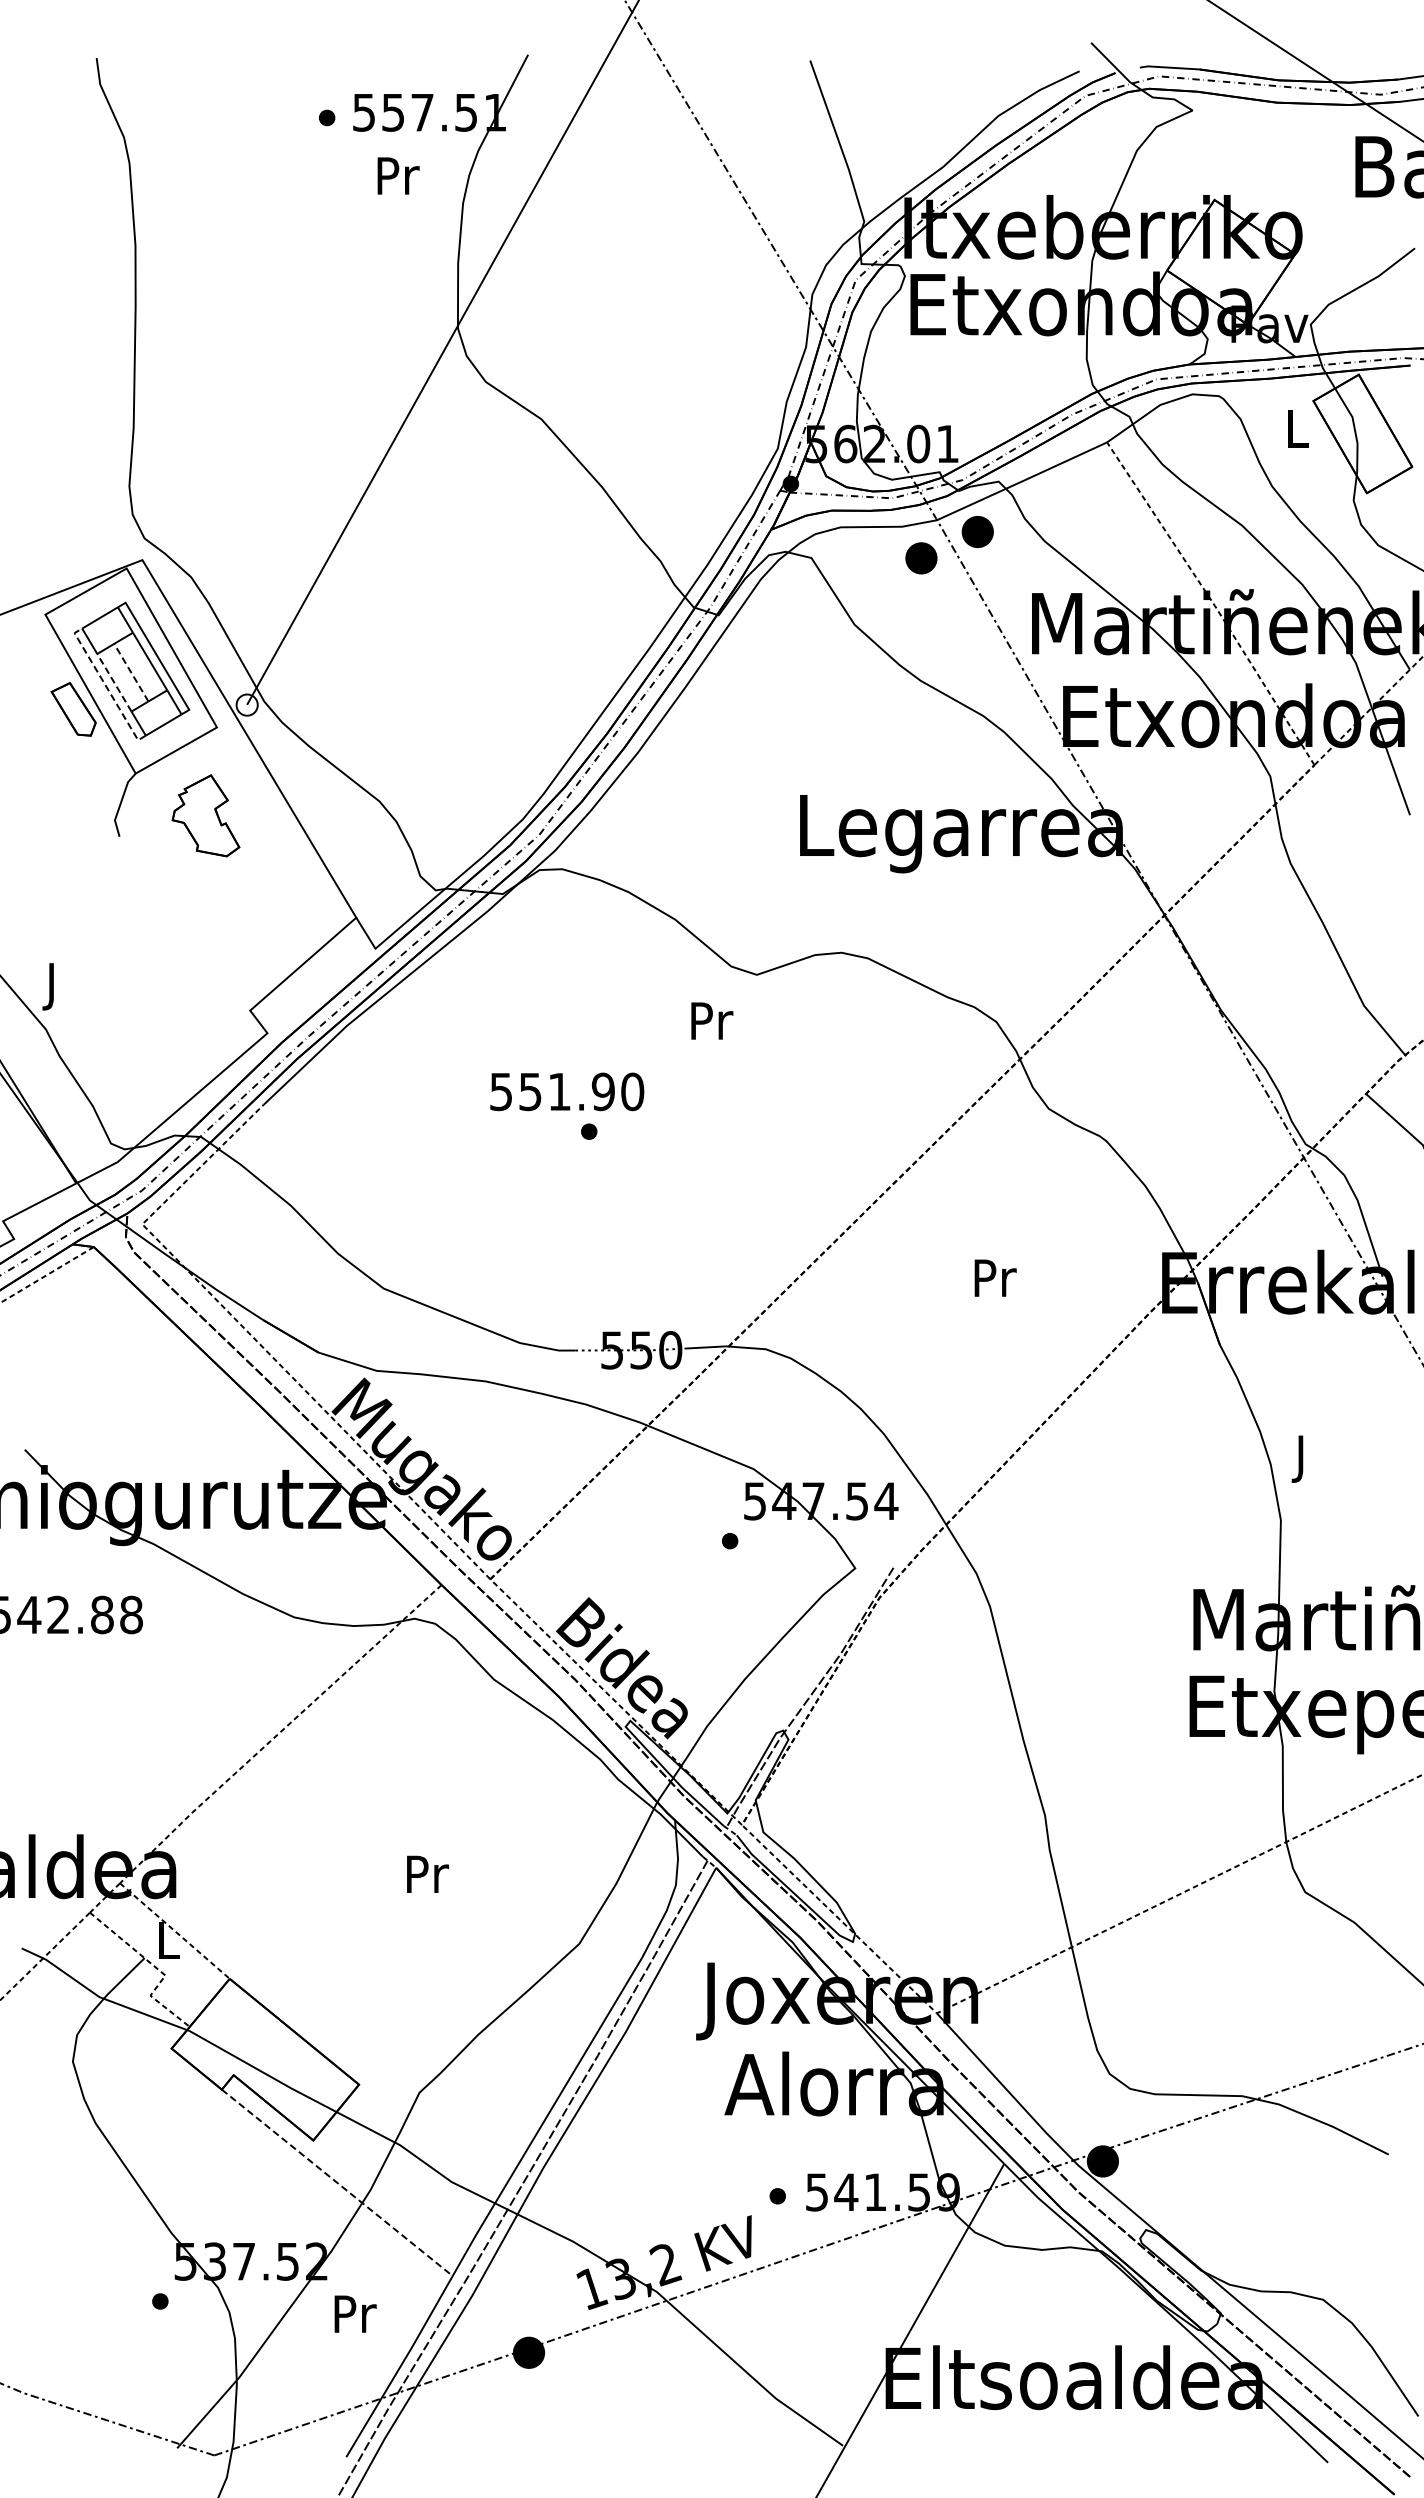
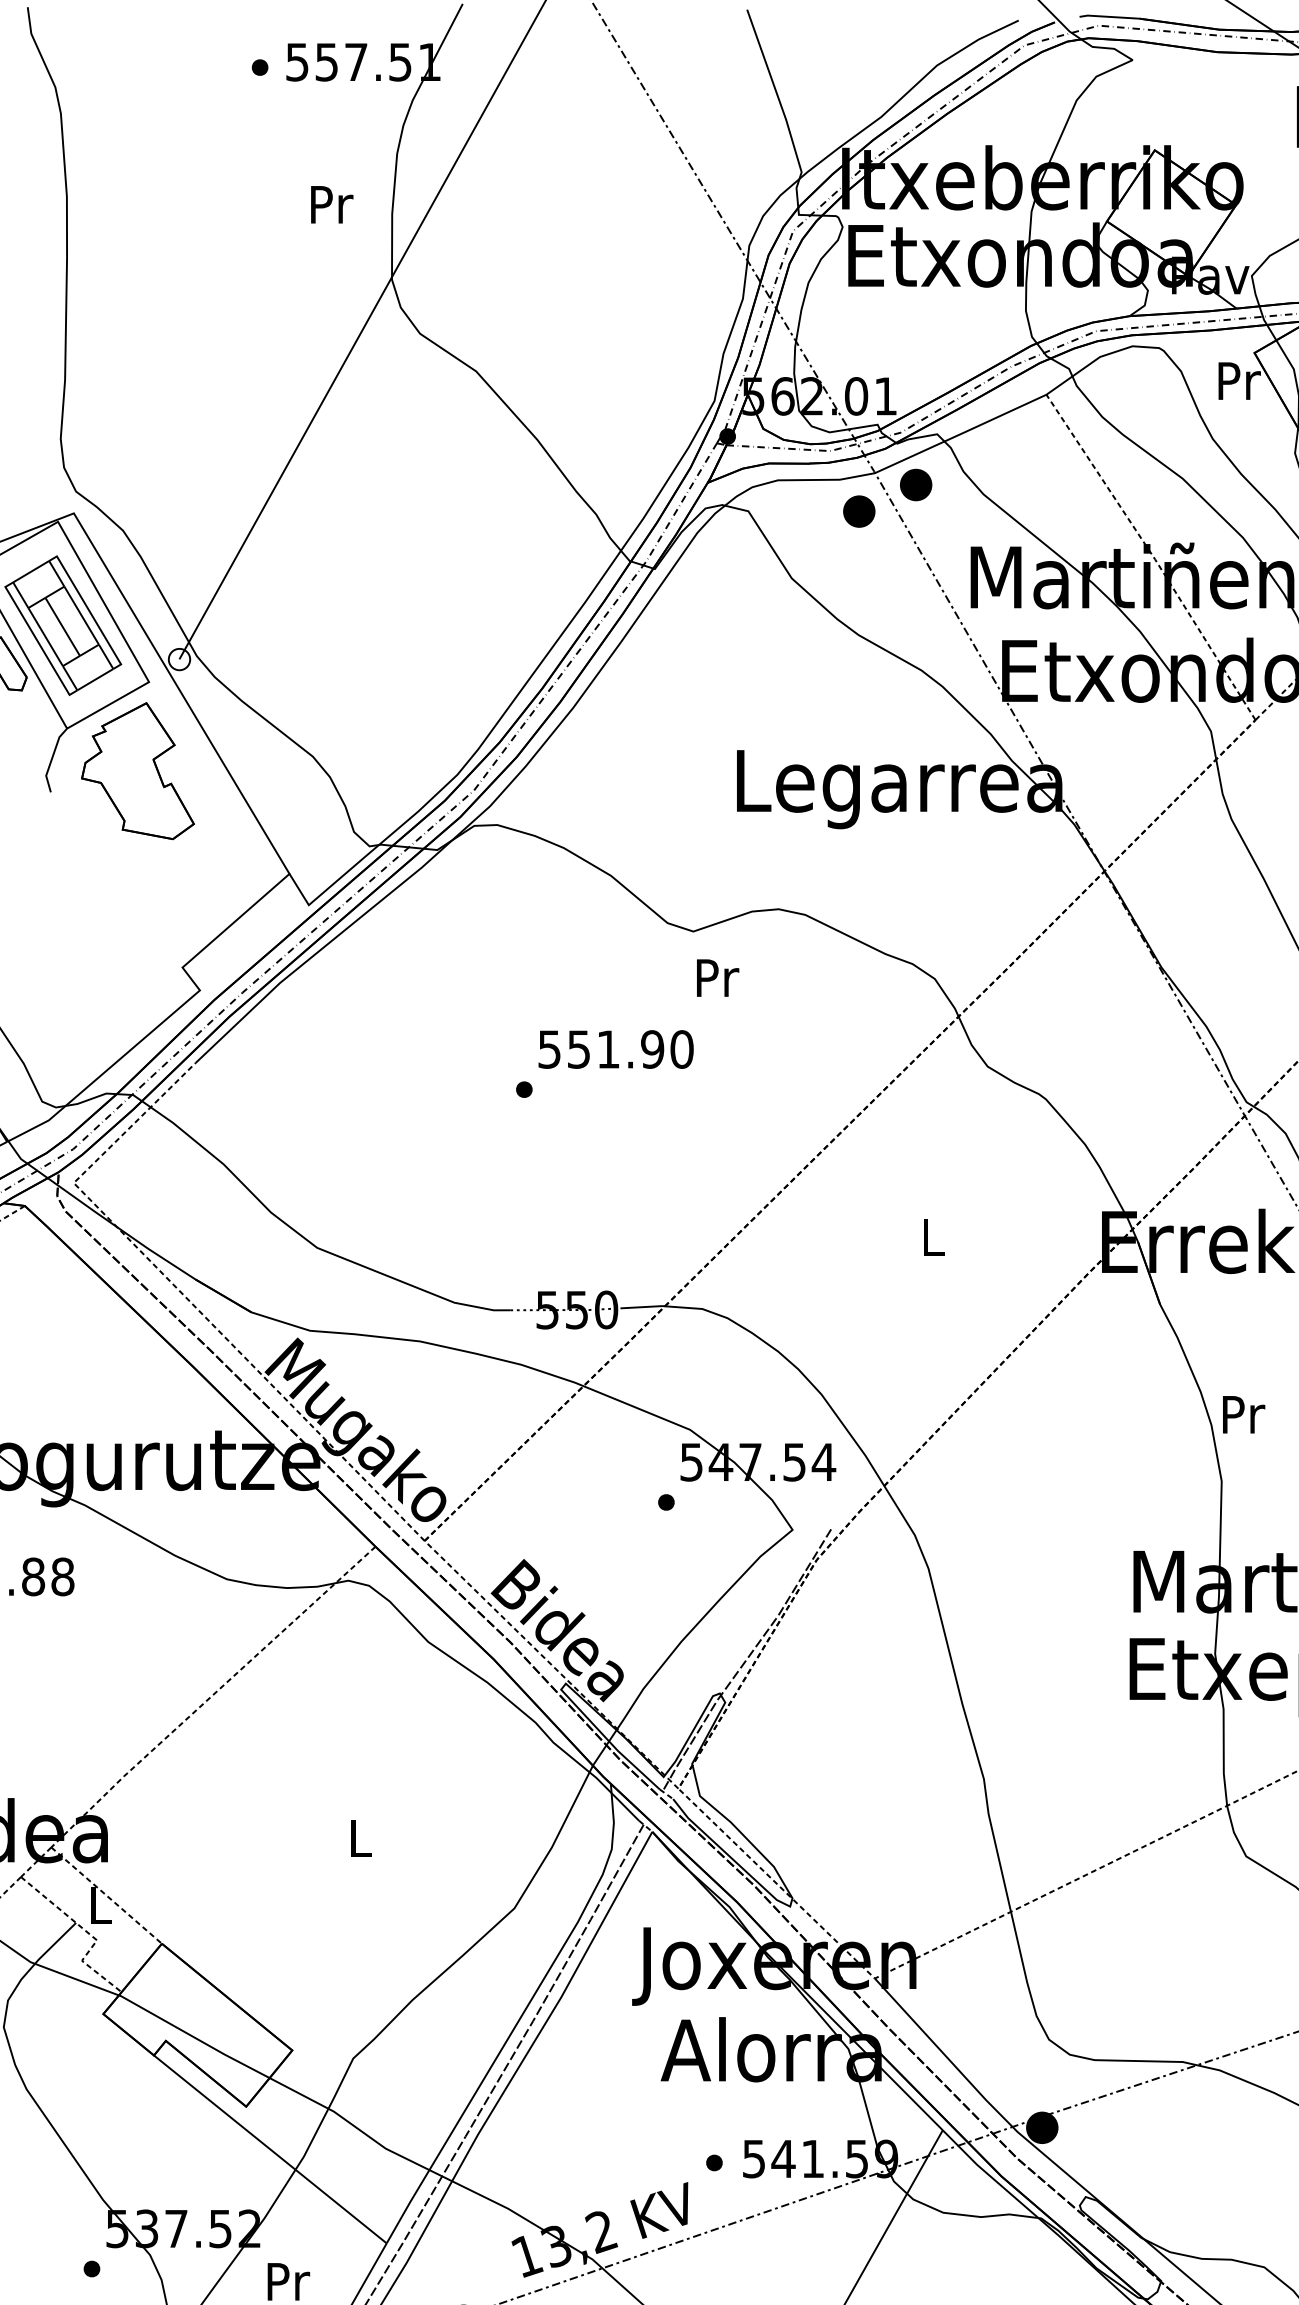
text: (398, 175) -> (332, 204), moved
text: (1298, 428) -> (1239, 380), L -> Pr
line: (131, 672) -> (62, 626), dashed -> solid
line: (114, 682) -> (45, 636), dashed -> solid
line: (106, 686) -> (37, 640), dashed -> solid
part: (205, 815) -> (137, 770), size x1.67
text: (712, 1020) -> (718, 977), moved
text: (567, 1091) -> (616, 1049), moved
text: (995, 1277) -> (933, 1236), Pr -> L
text: (1303, 1458) -> (1244, 1419), J -> Pr
text: (428, 1873) -> (362, 1837), Pr -> L
line: (337, 2183) -> (270, 2150), dashed -> solid

